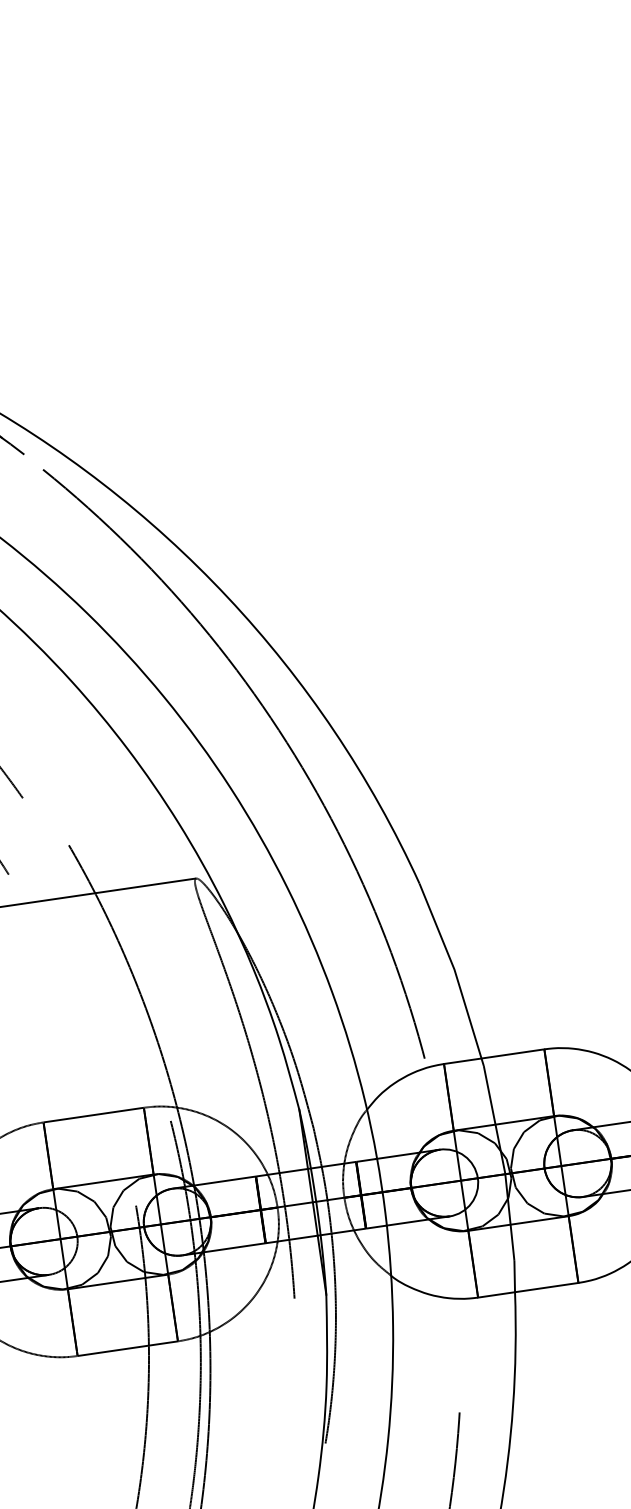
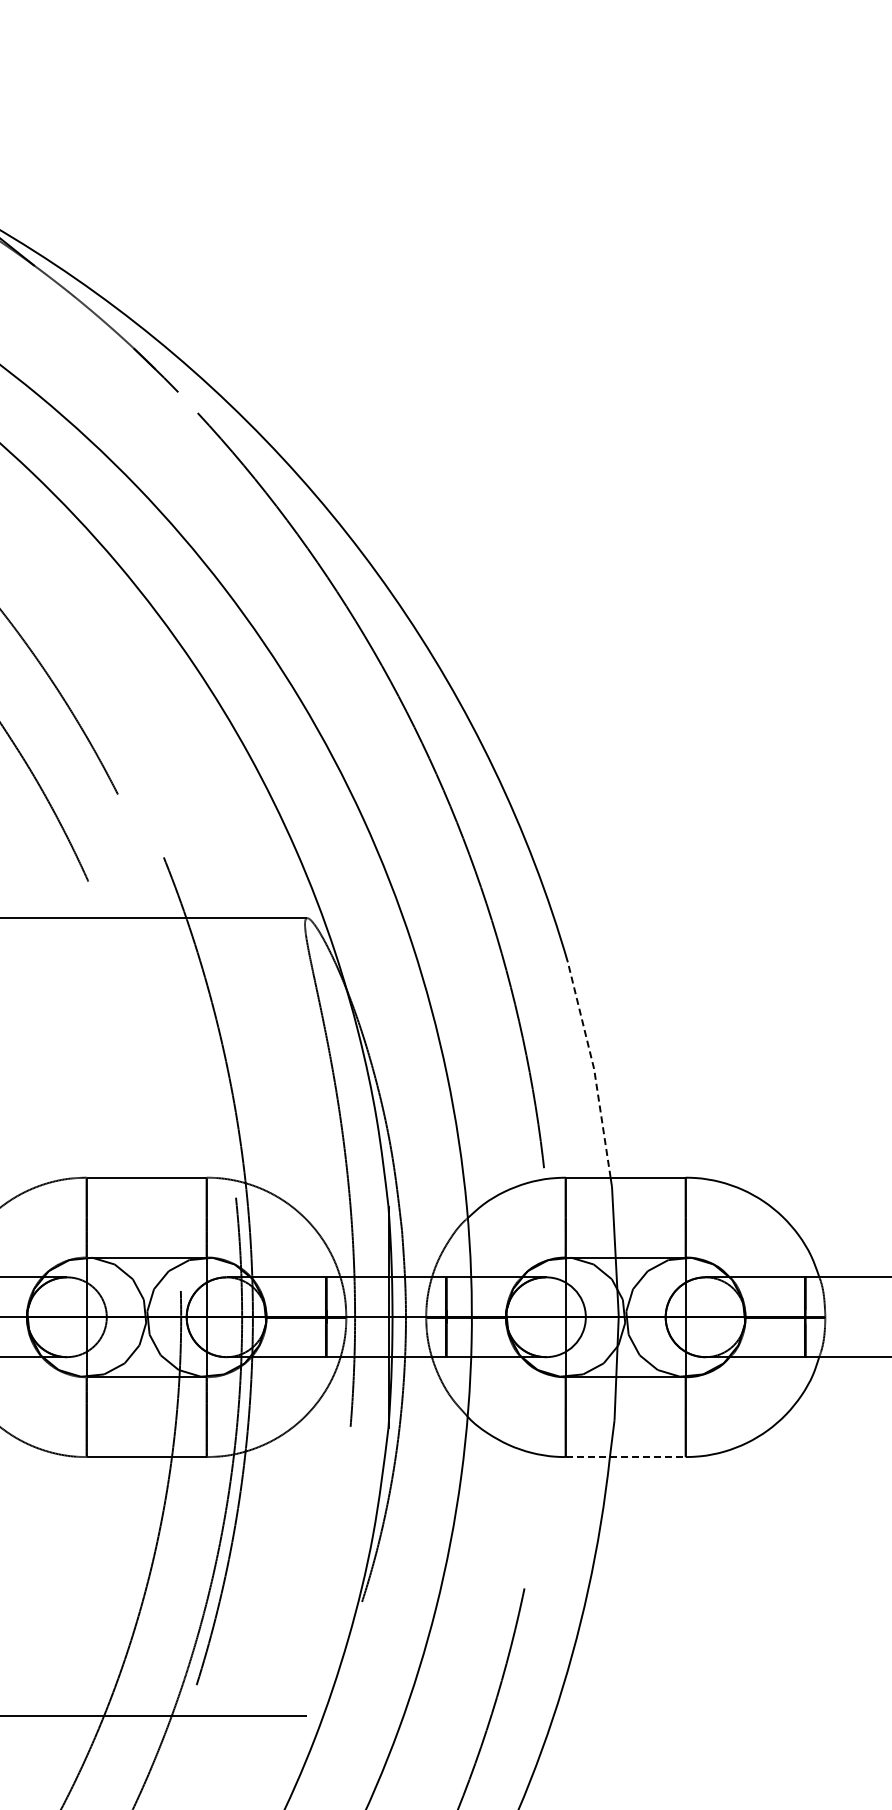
line: (454, 969) -> (594, 1068), solid -> dashed
line: (528, 1290) -> (626, 1457), solid -> dashed

